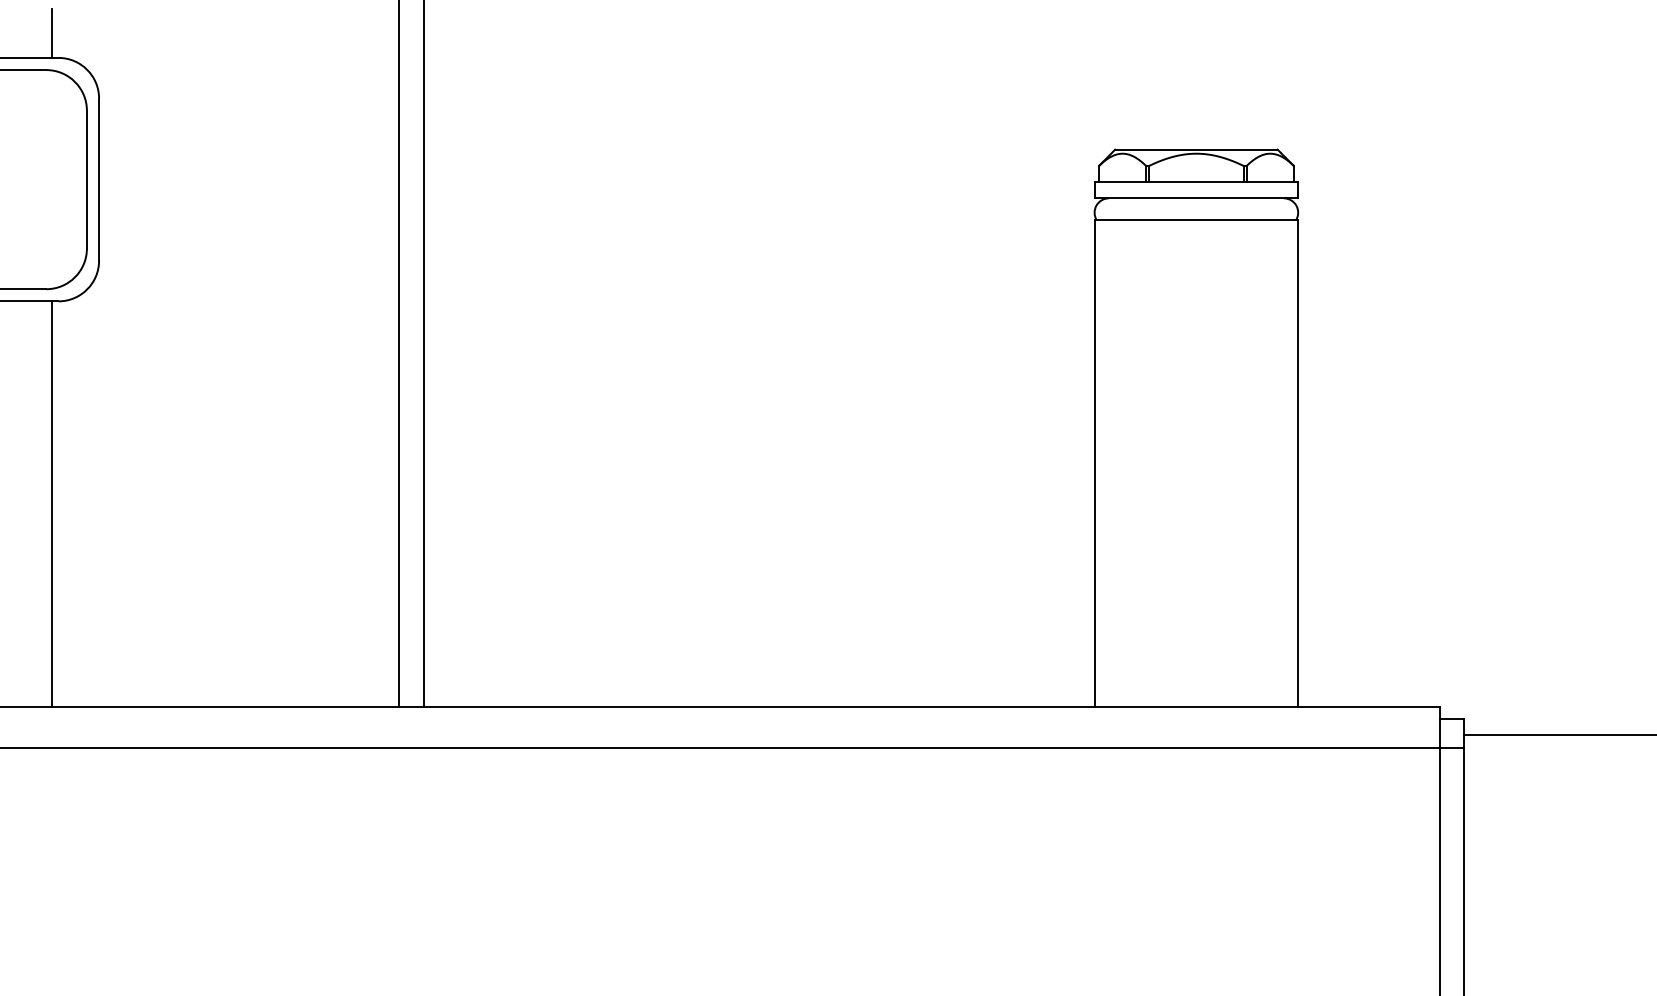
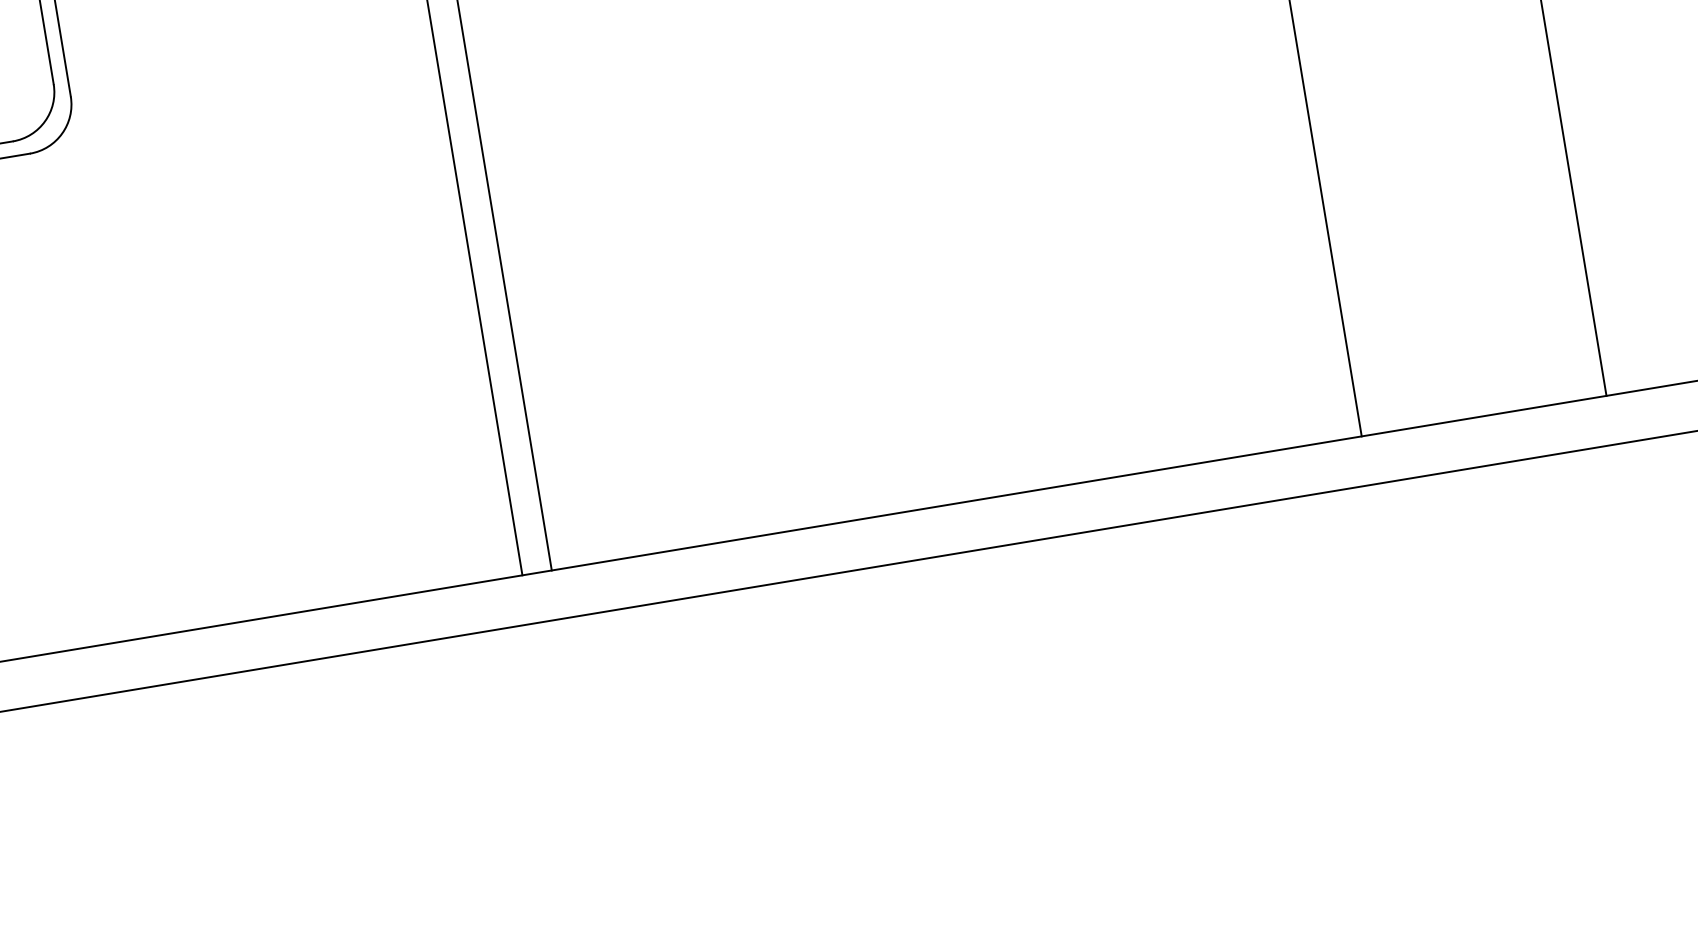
line: (51, 504) -> (62, 400), removed

